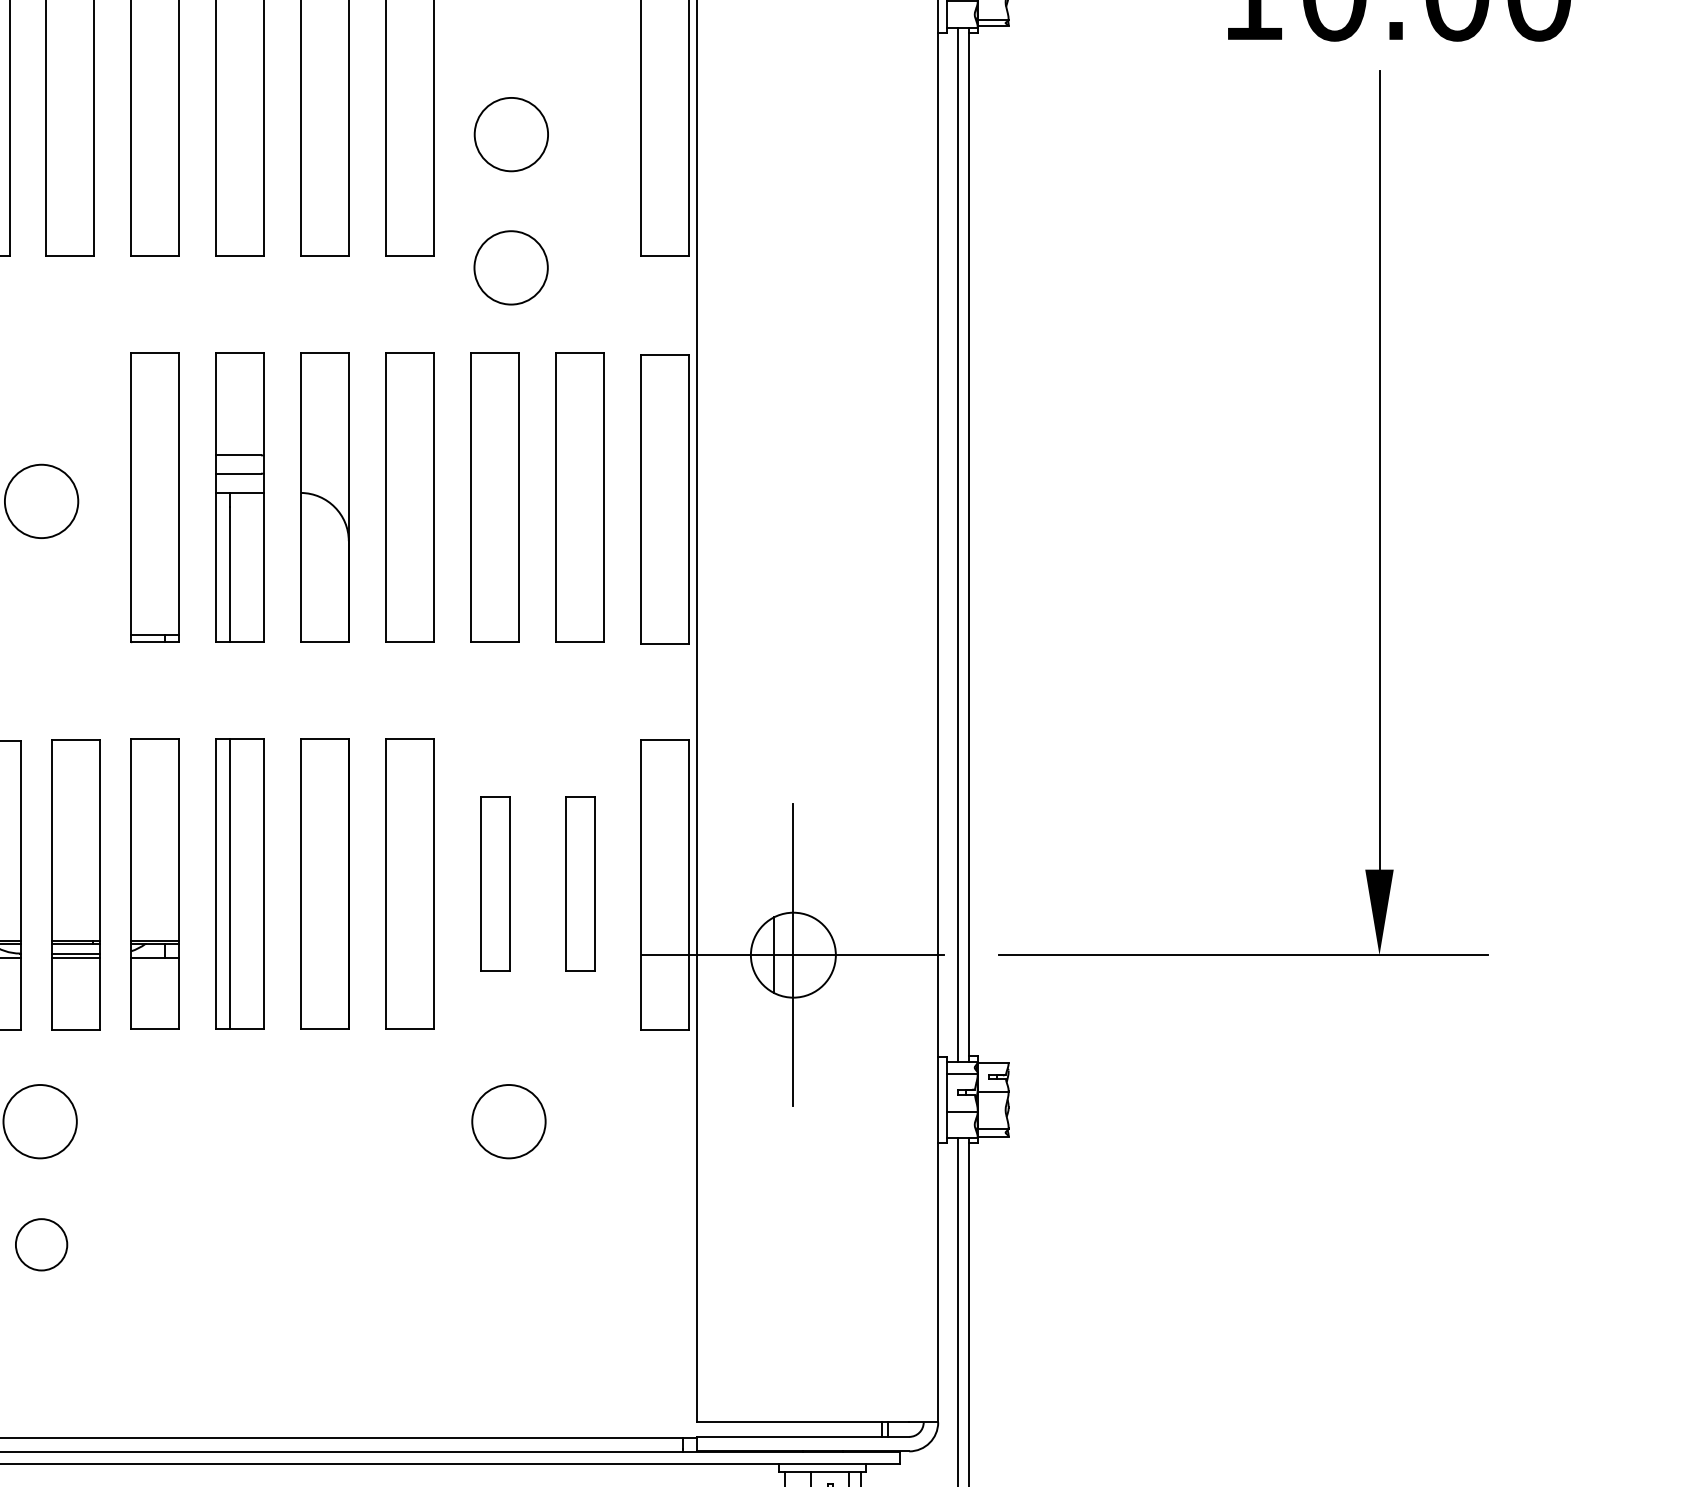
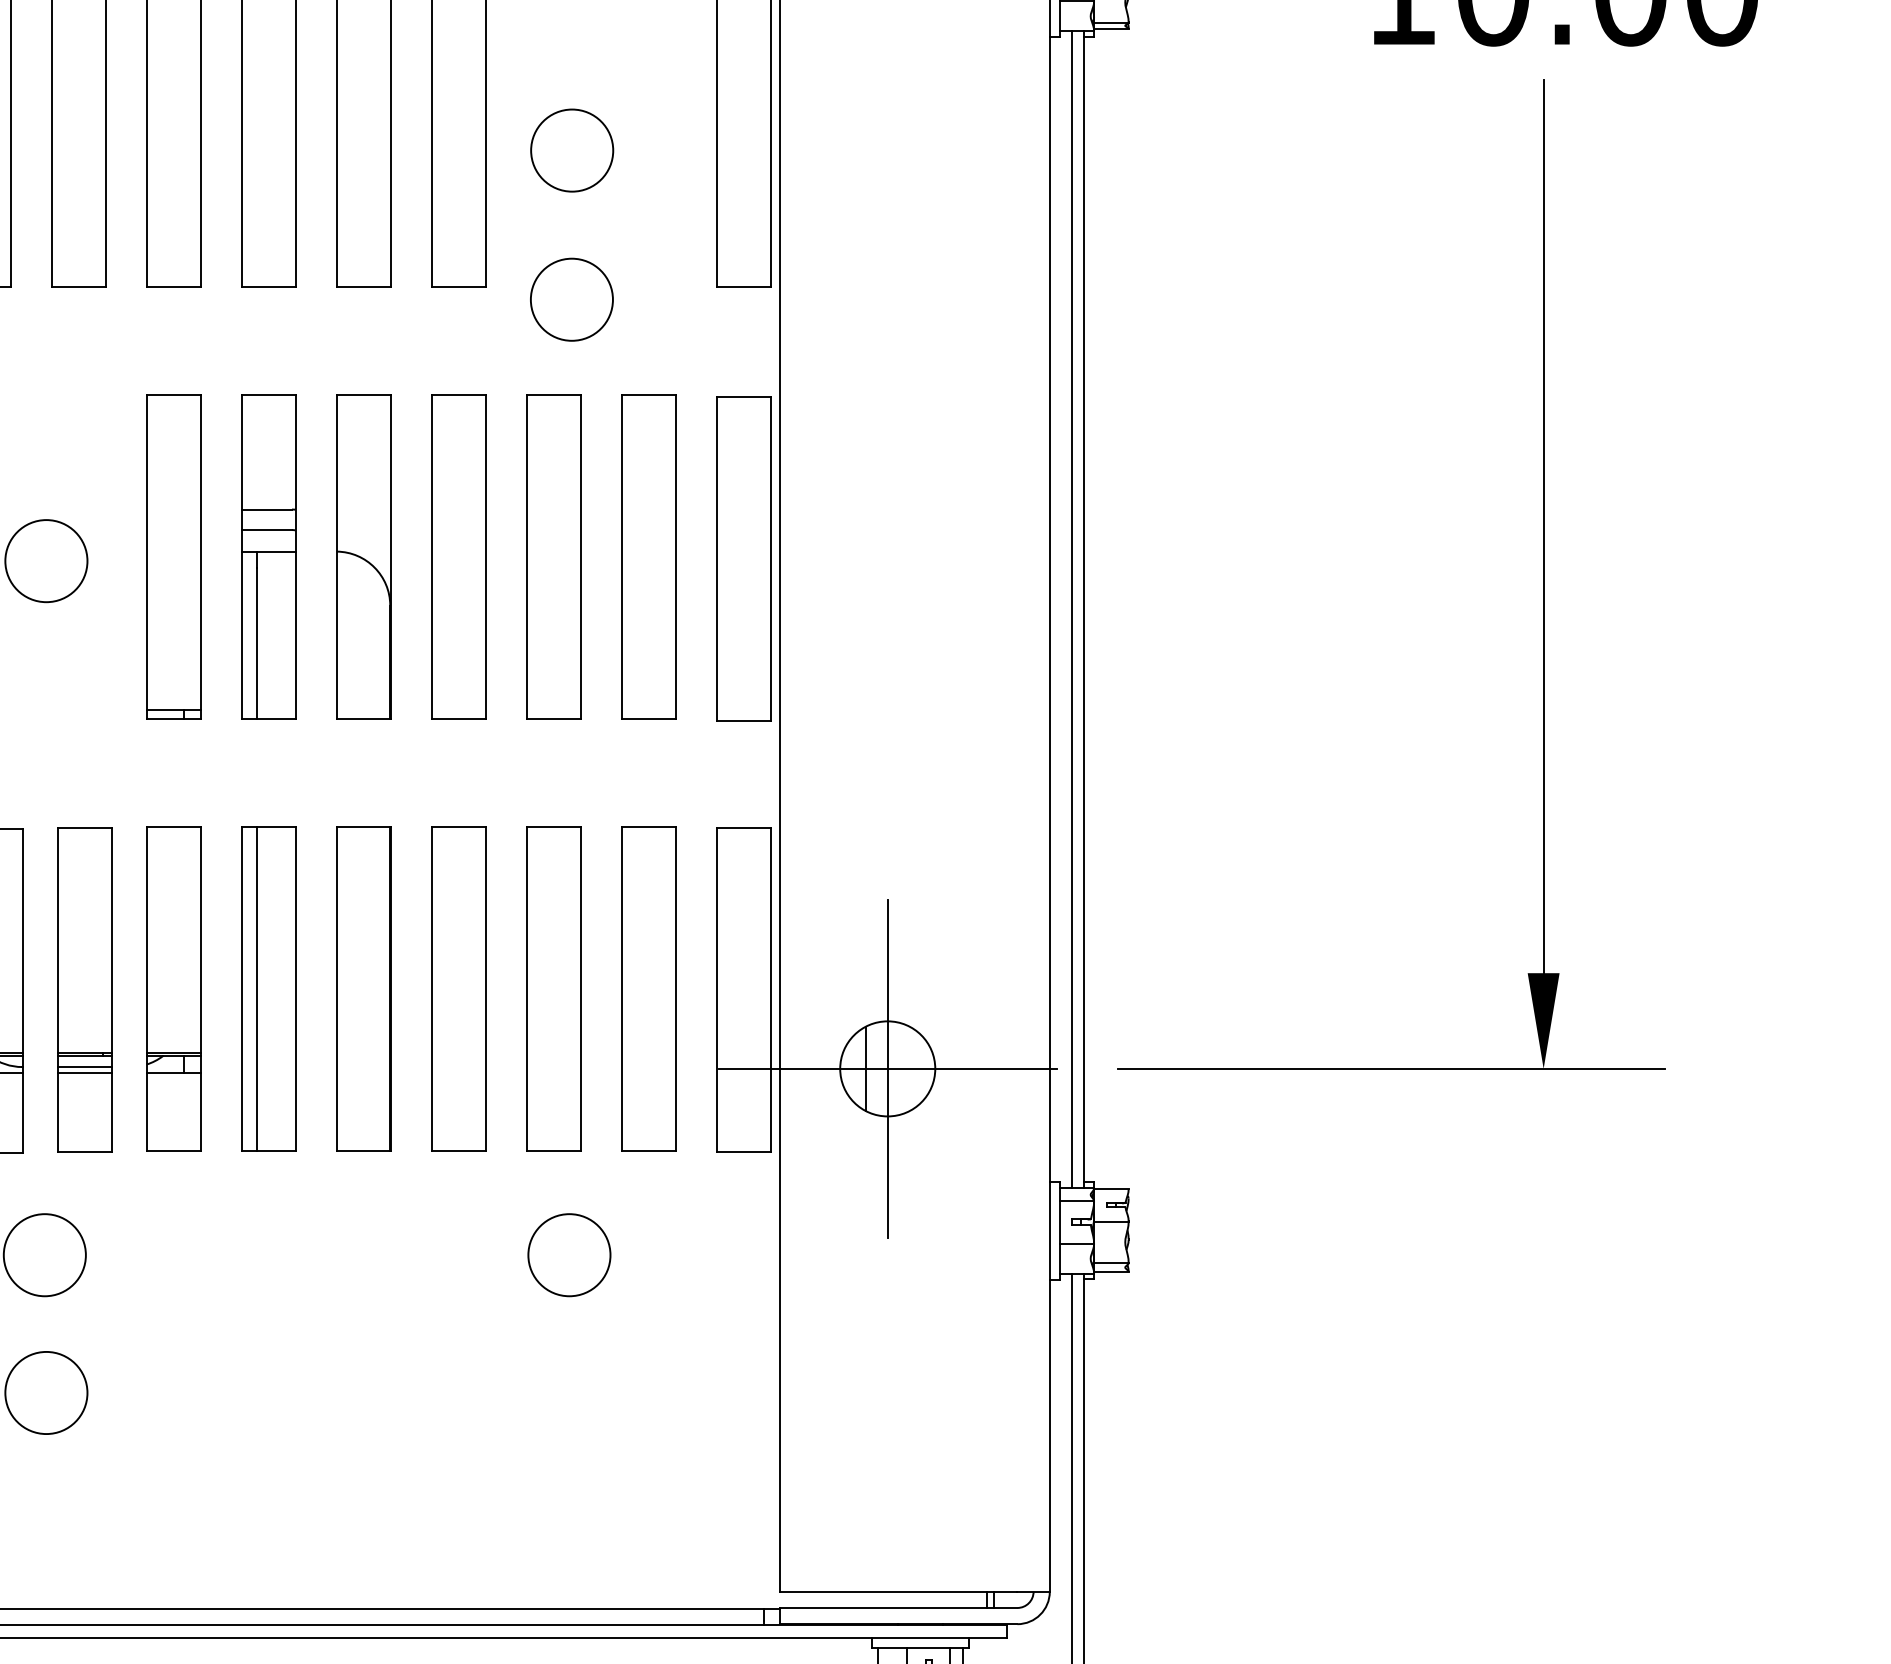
part: (494, 883) -> (553, 988), size x1.67
part: (579, 883) -> (648, 988), size x1.67
circle: (41, 1244) -> (46, 1392), size x1.43

